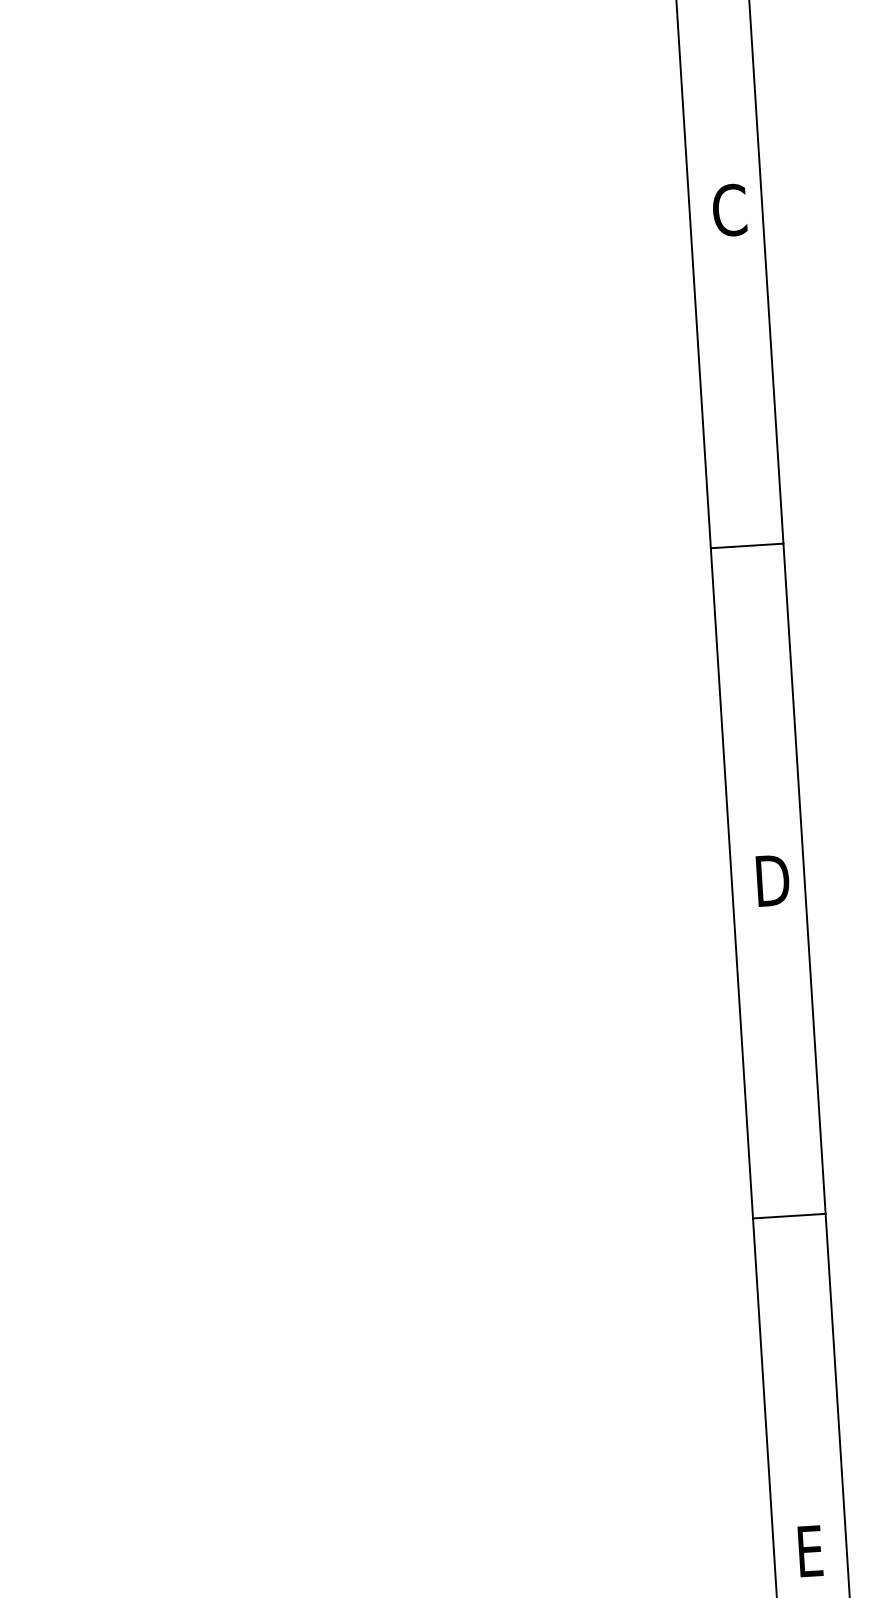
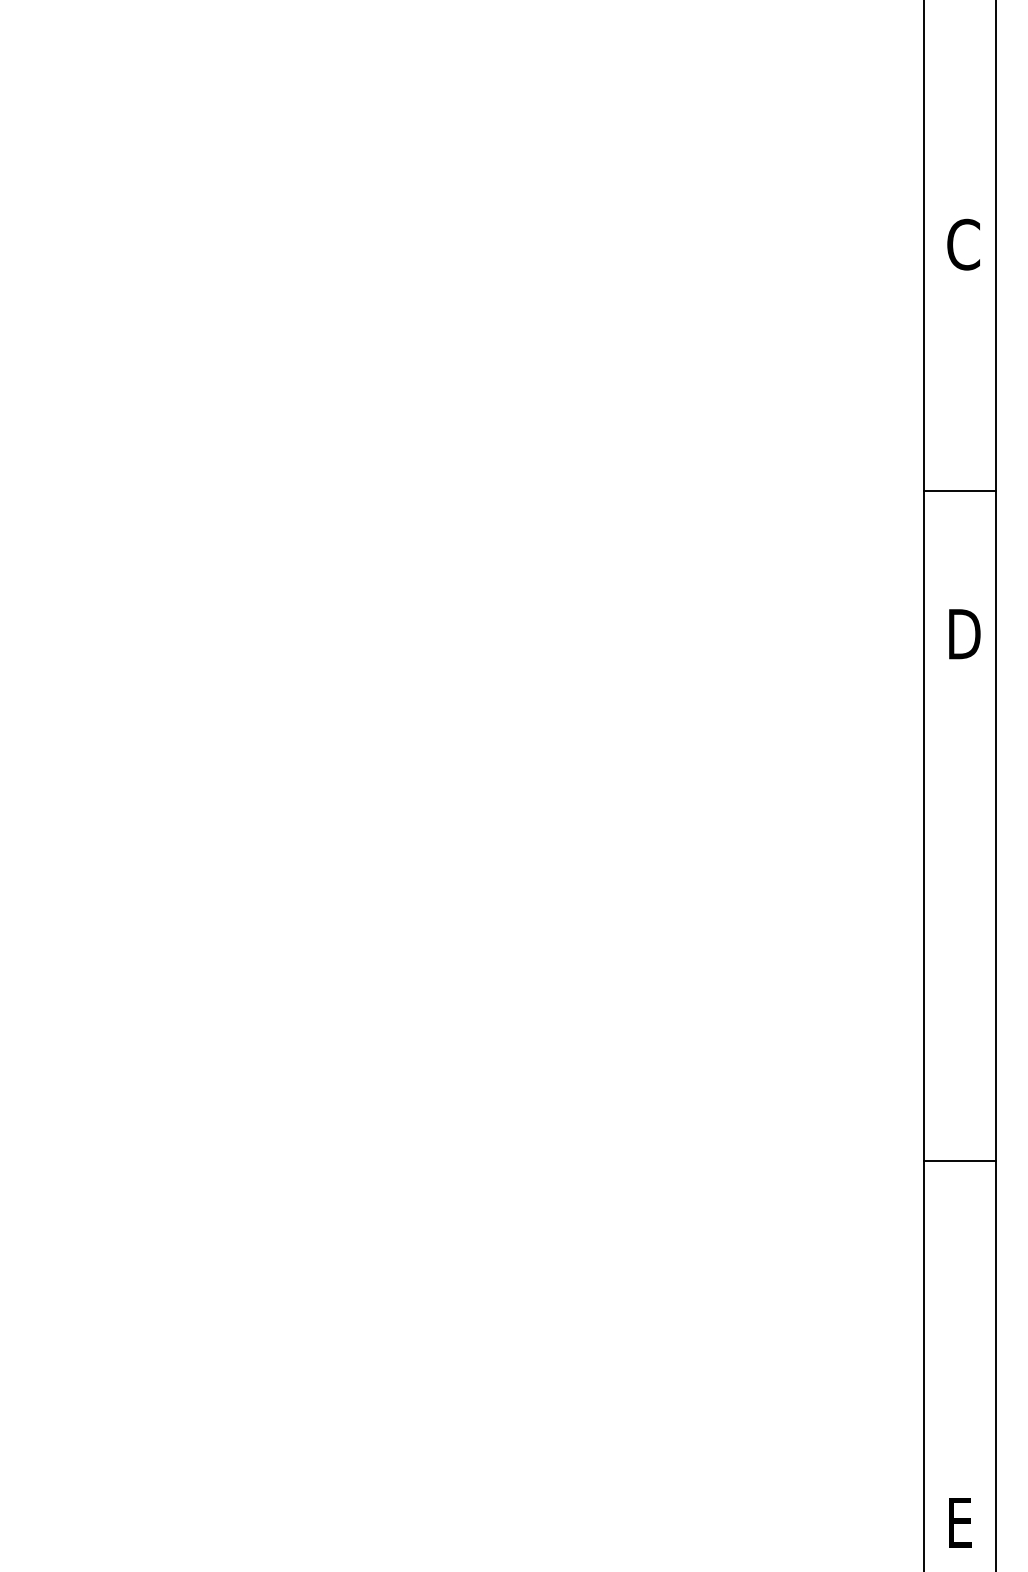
text: (729, 210) -> (963, 244), moved
line: (746, 546) -> (959, 491), moved
text: (772, 880) -> (964, 634), moved
line: (788, 1216) -> (959, 1160), moved

